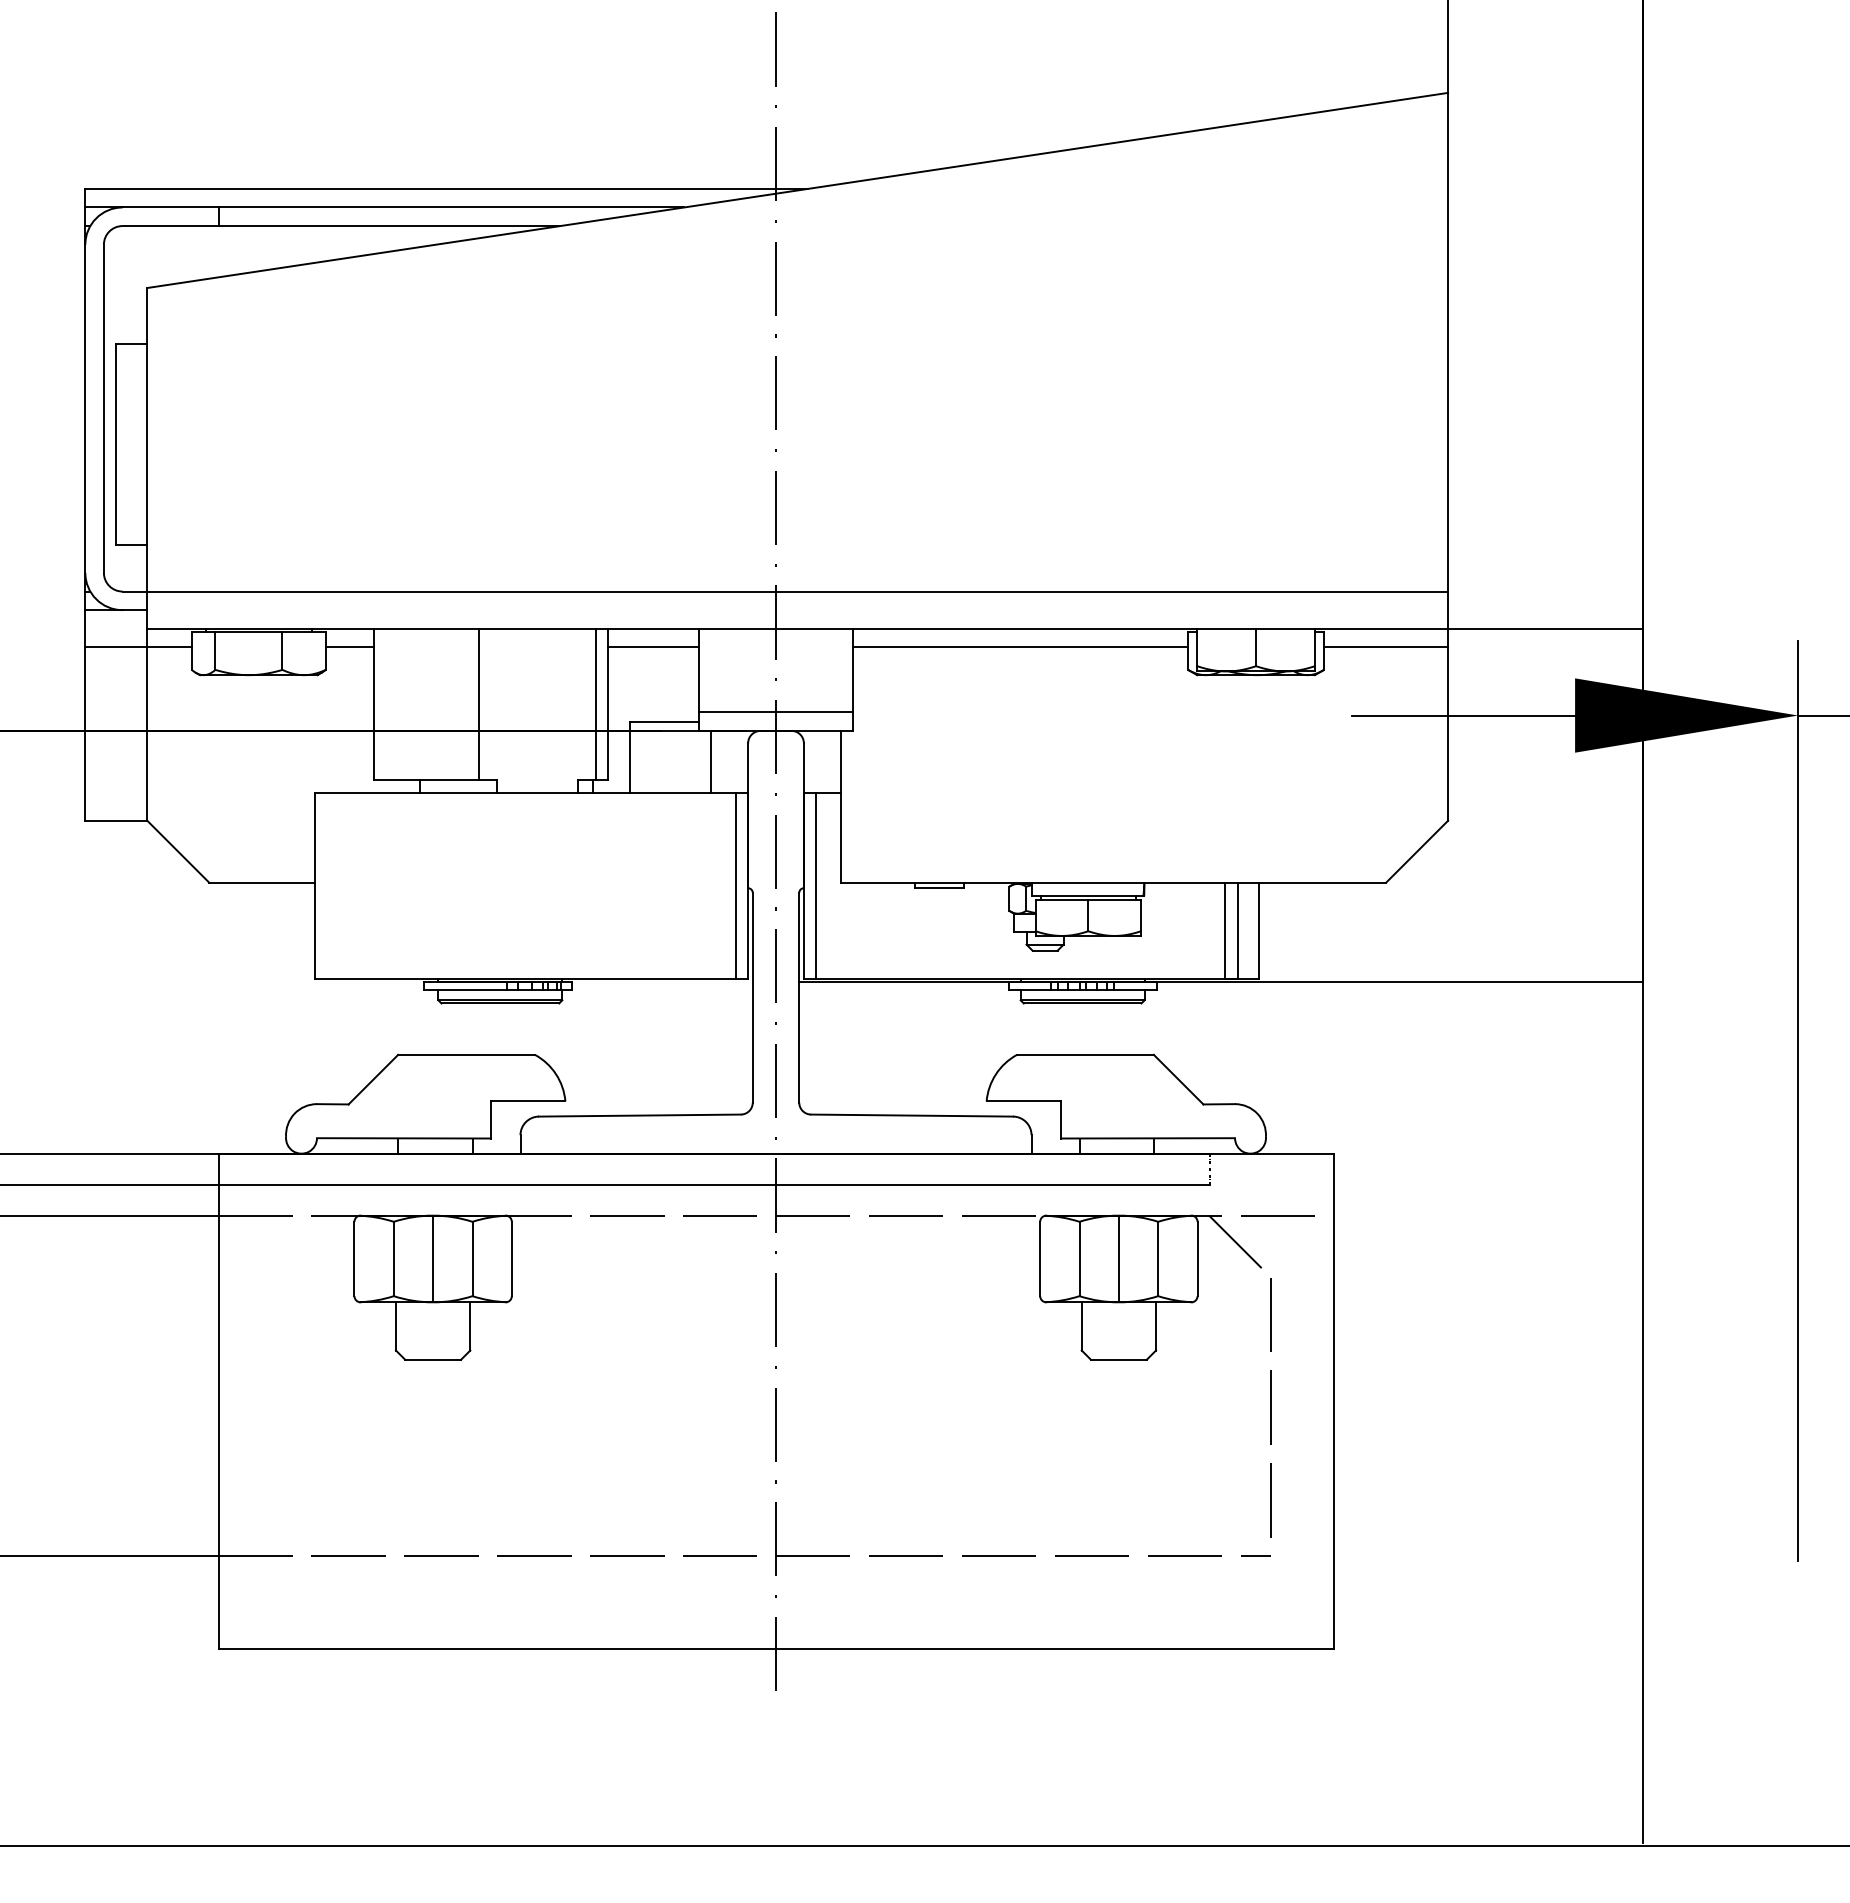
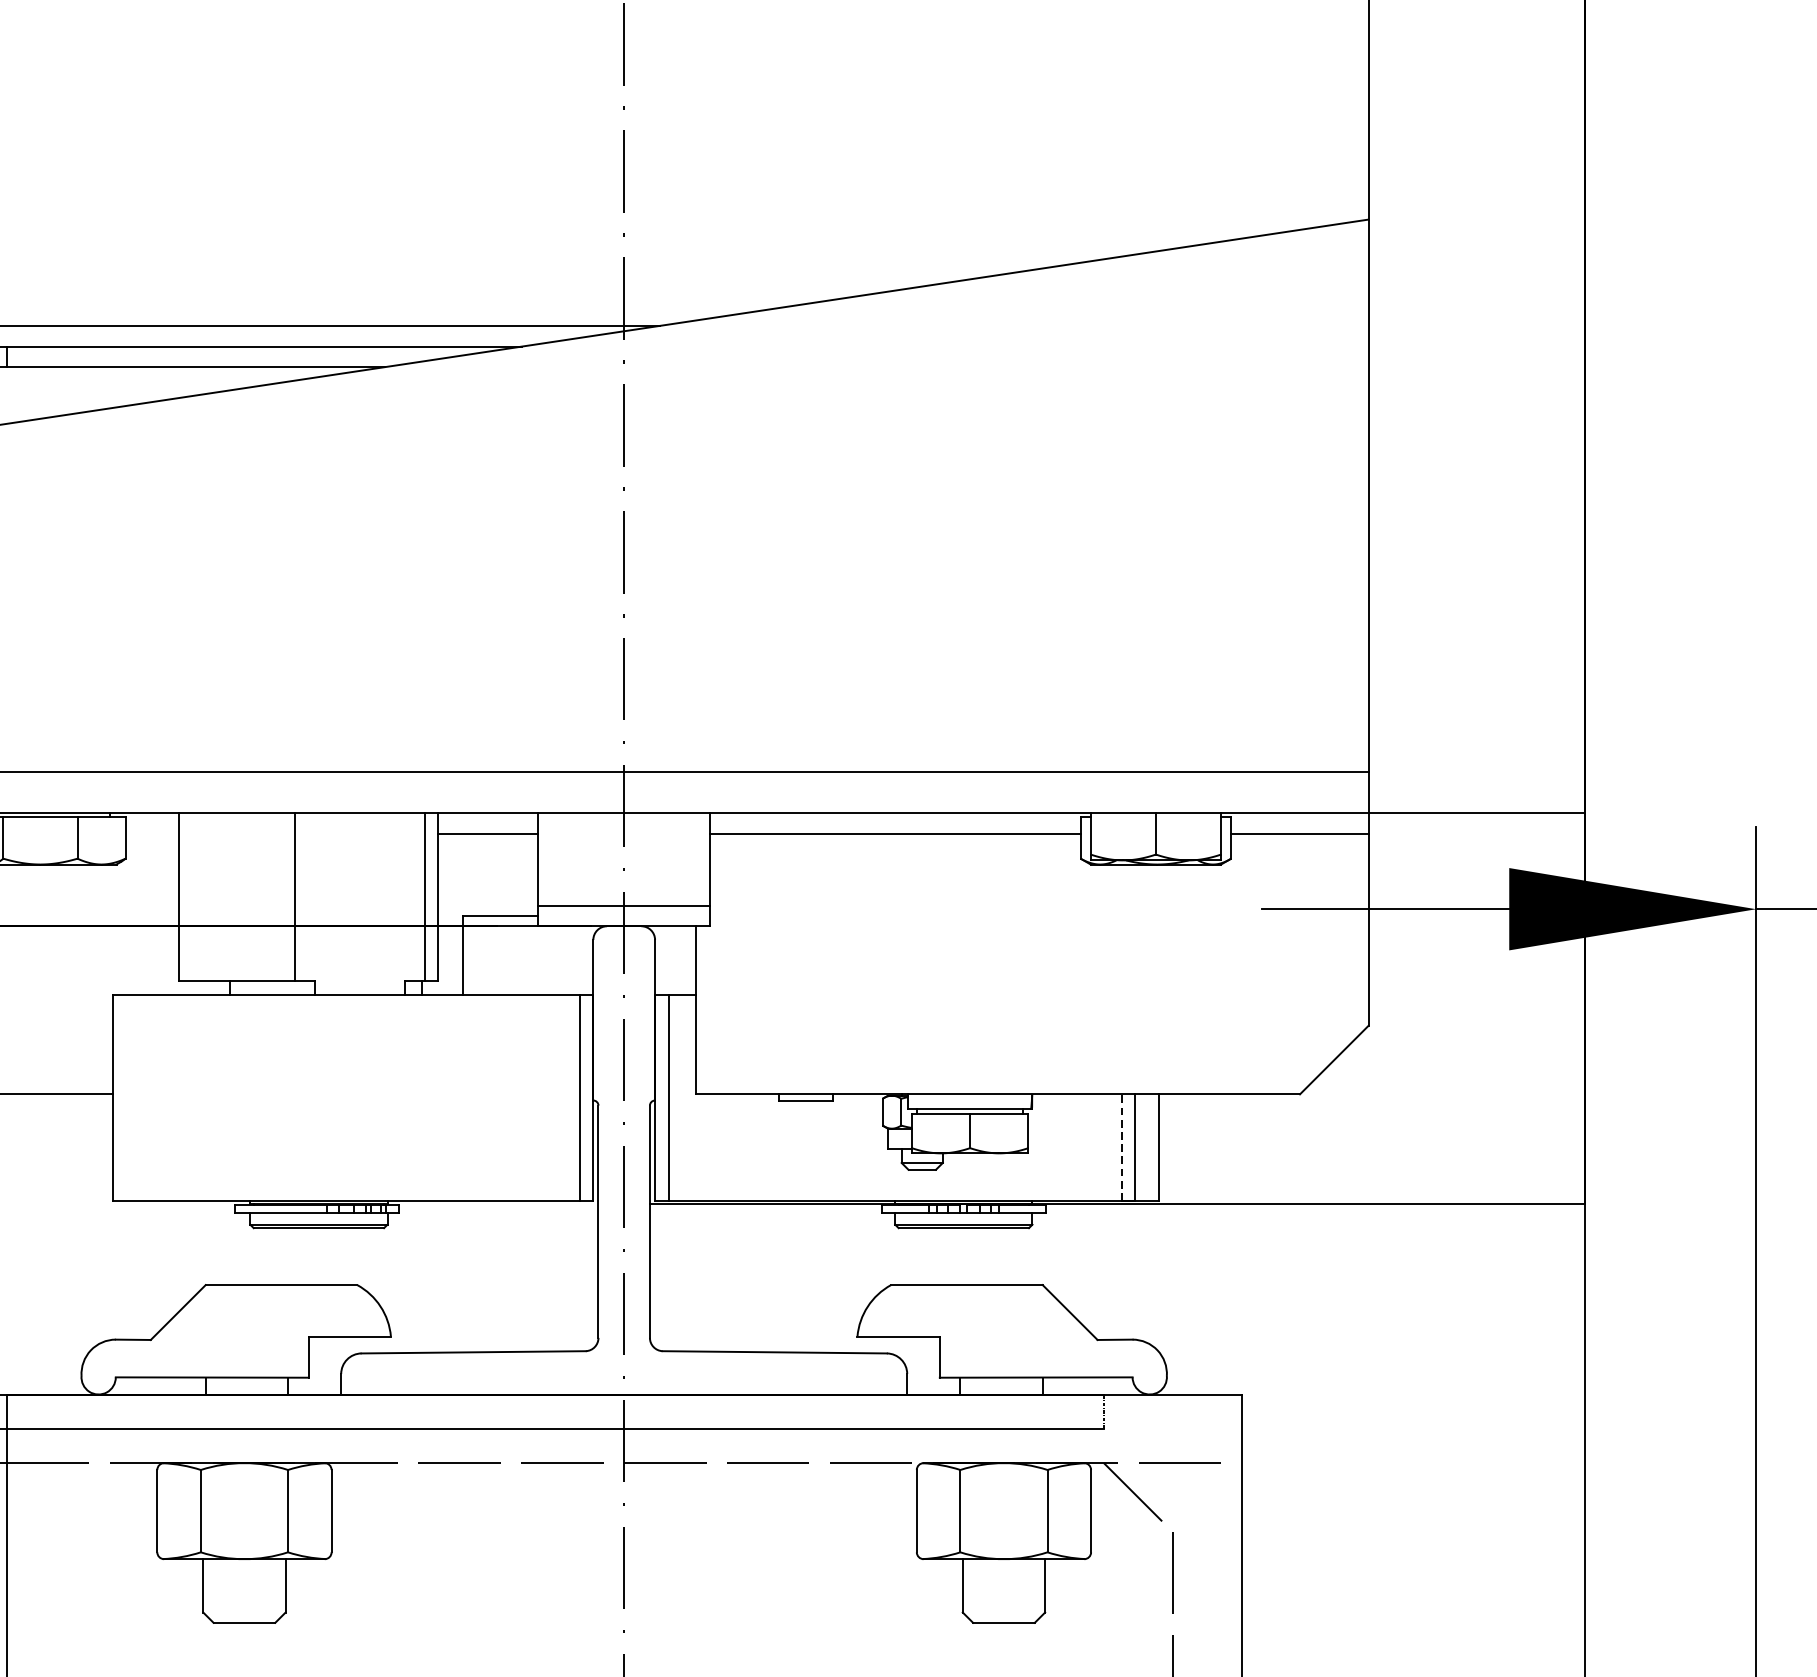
line: (349, 647) -> (151, 833), removed
line: (710, 761) -> (551, 960), removed
line: (1225, 930) -> (1122, 1147), solid -> dashed
line: (433, 1258) -> (244, 1510), removed
line: (1118, 1258) -> (1003, 1510), removed

